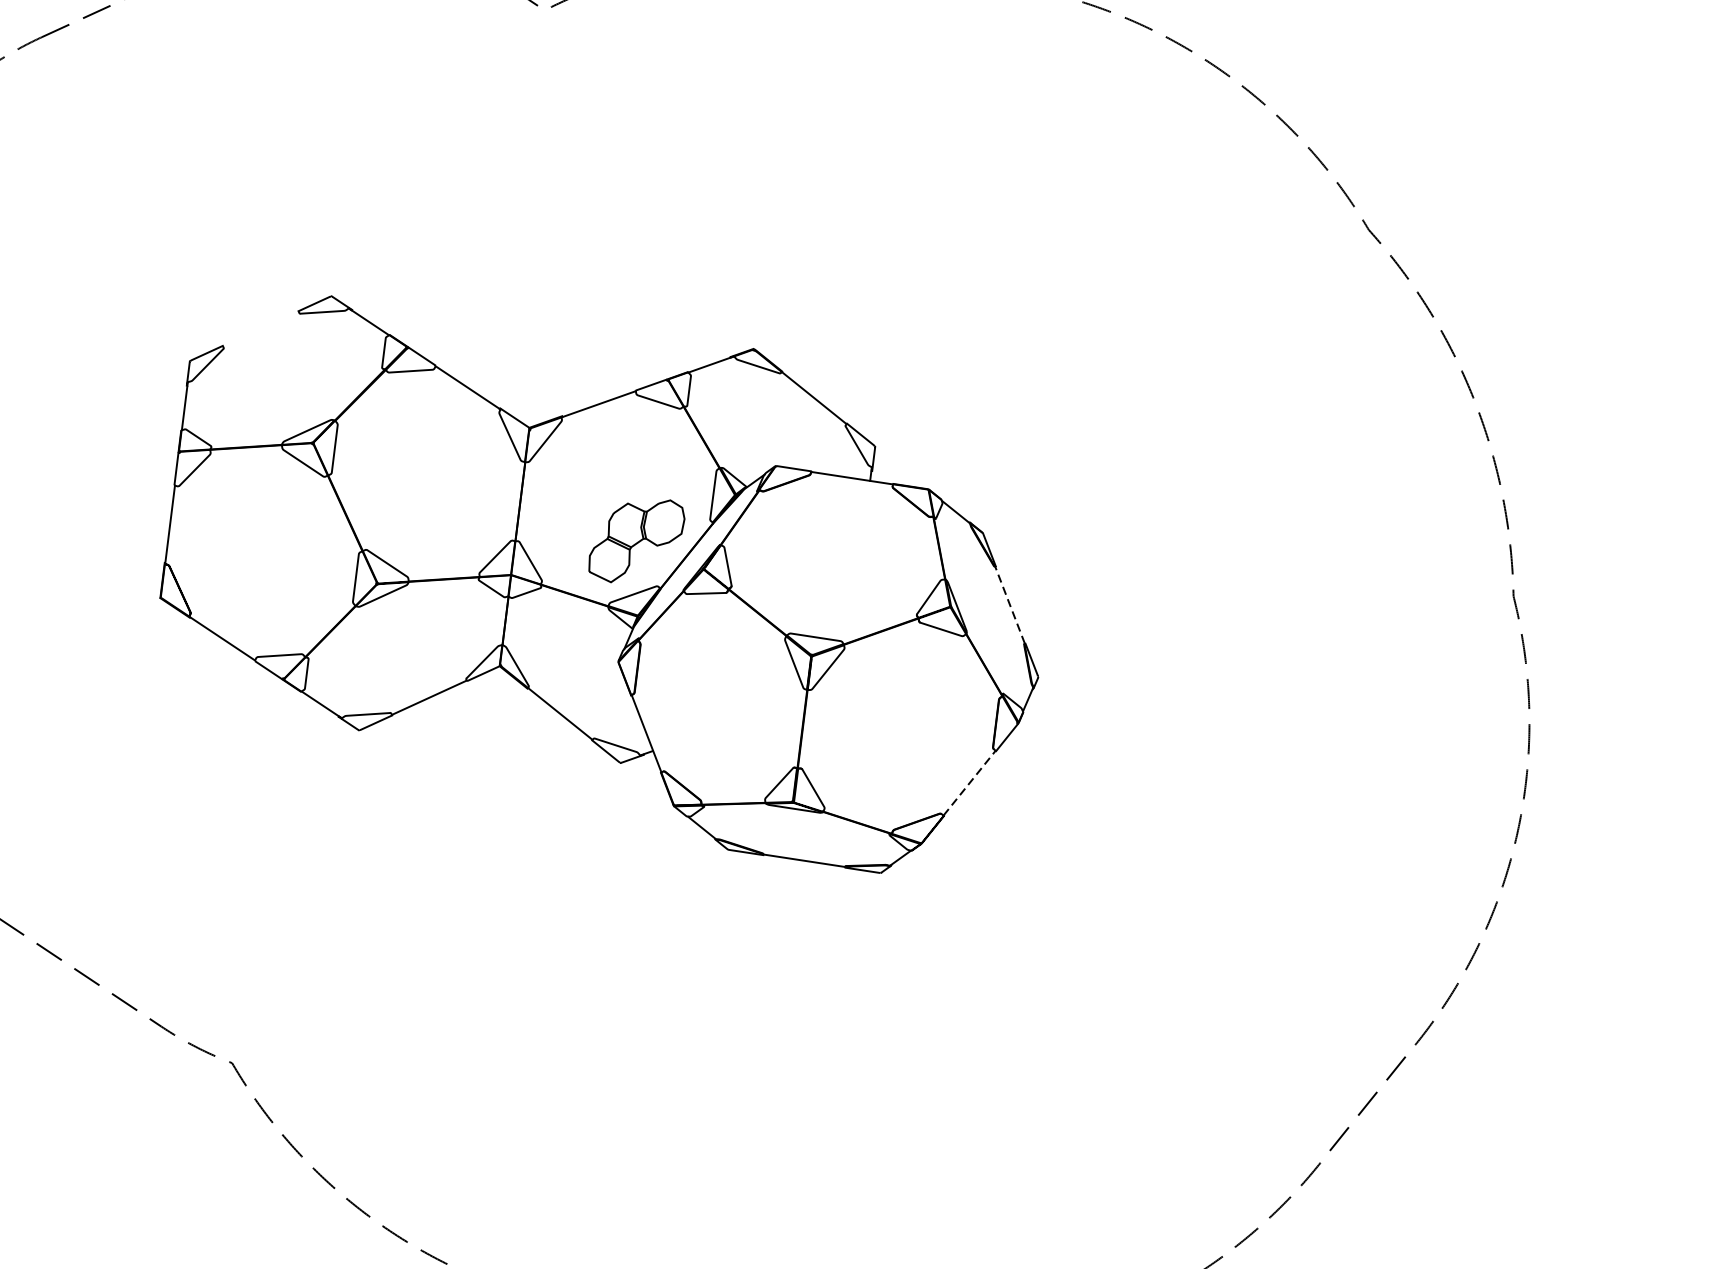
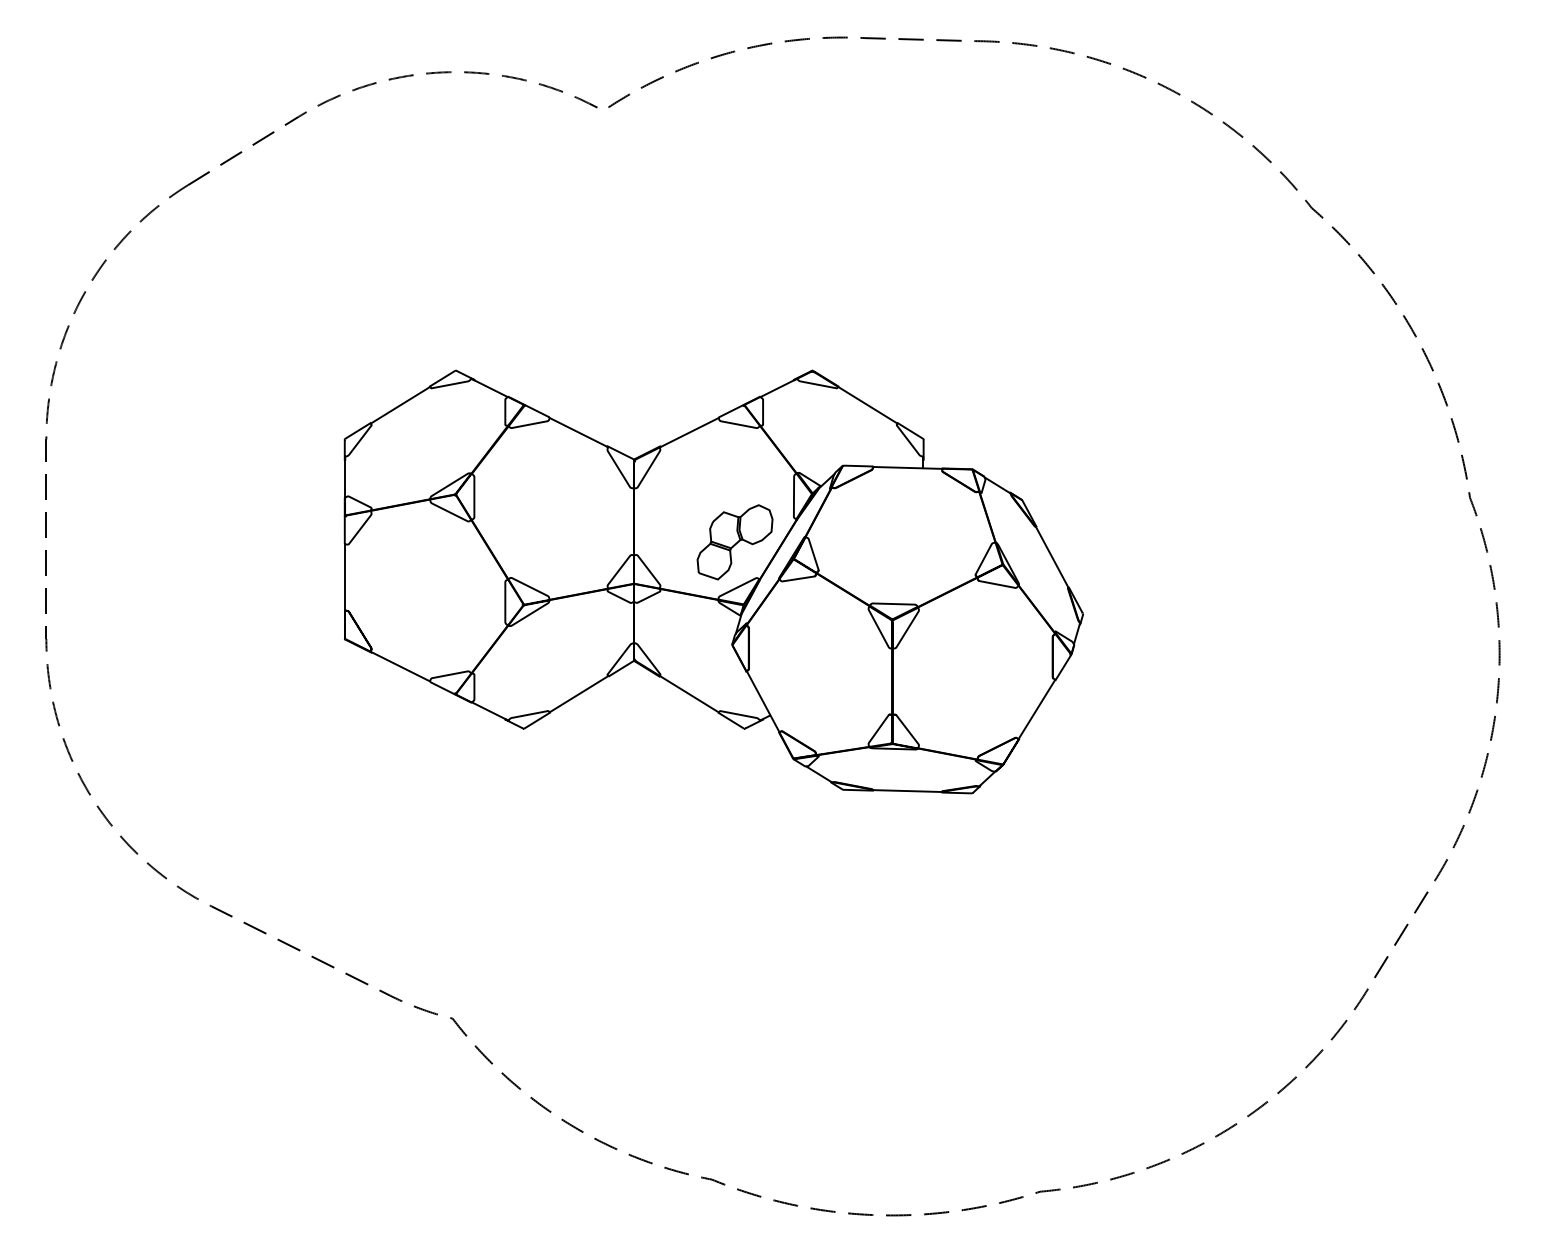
line: (260, 328) -> (400, 404), added
line: (1010, 605) -> (1052, 557), dashed -> solid
line: (969, 783) -> (1036, 709), dashed -> solid

